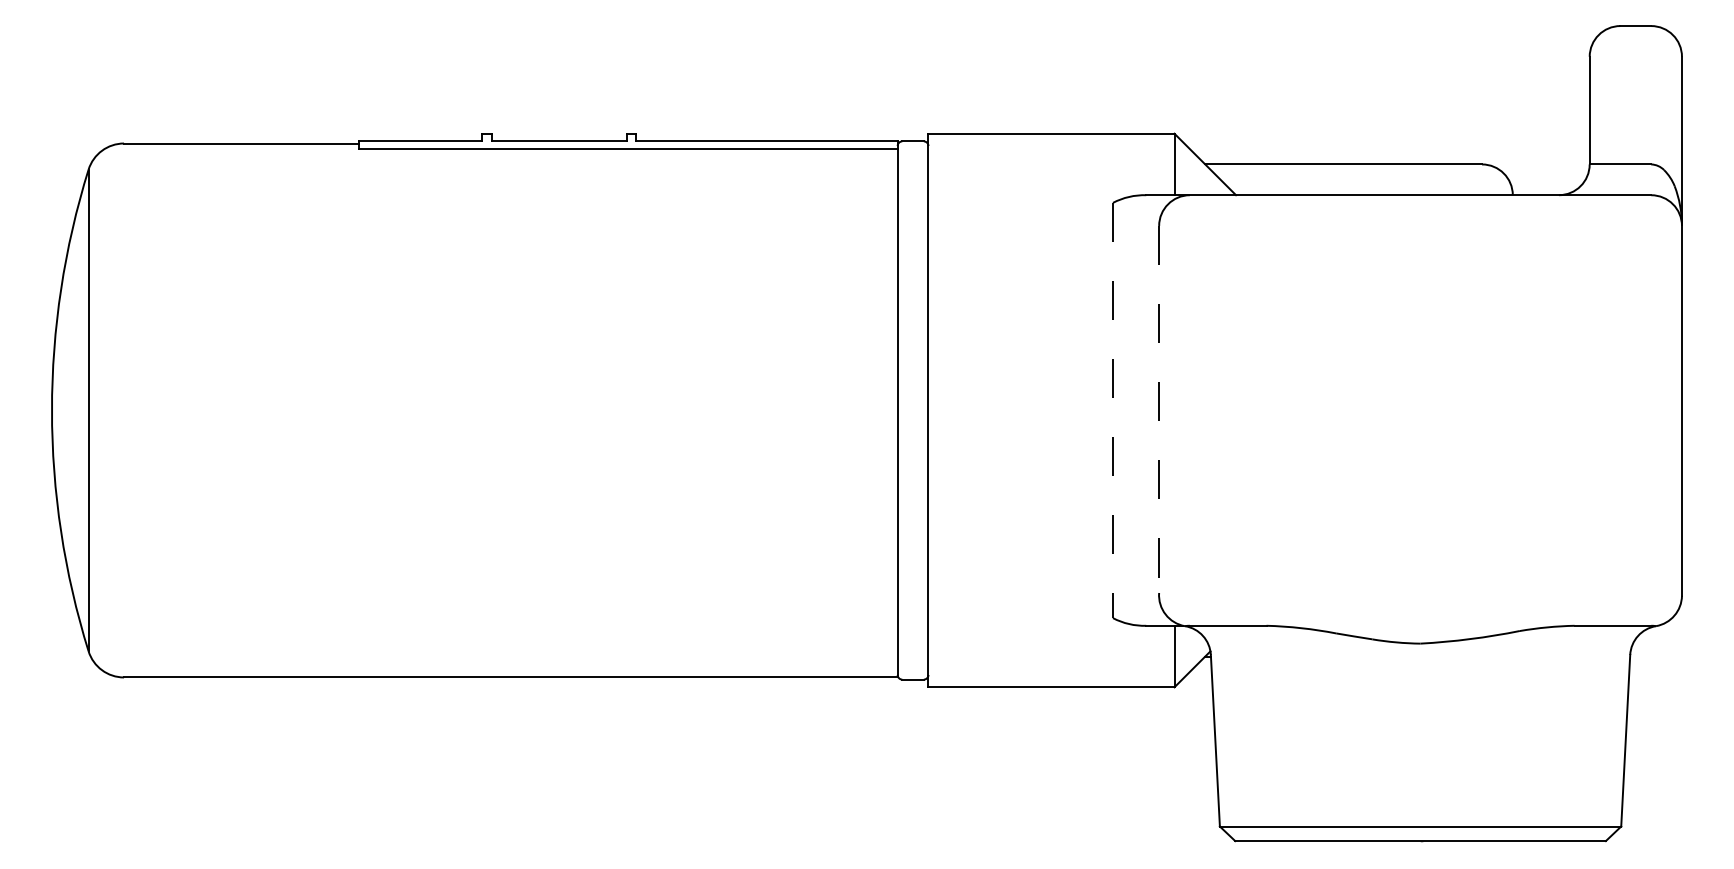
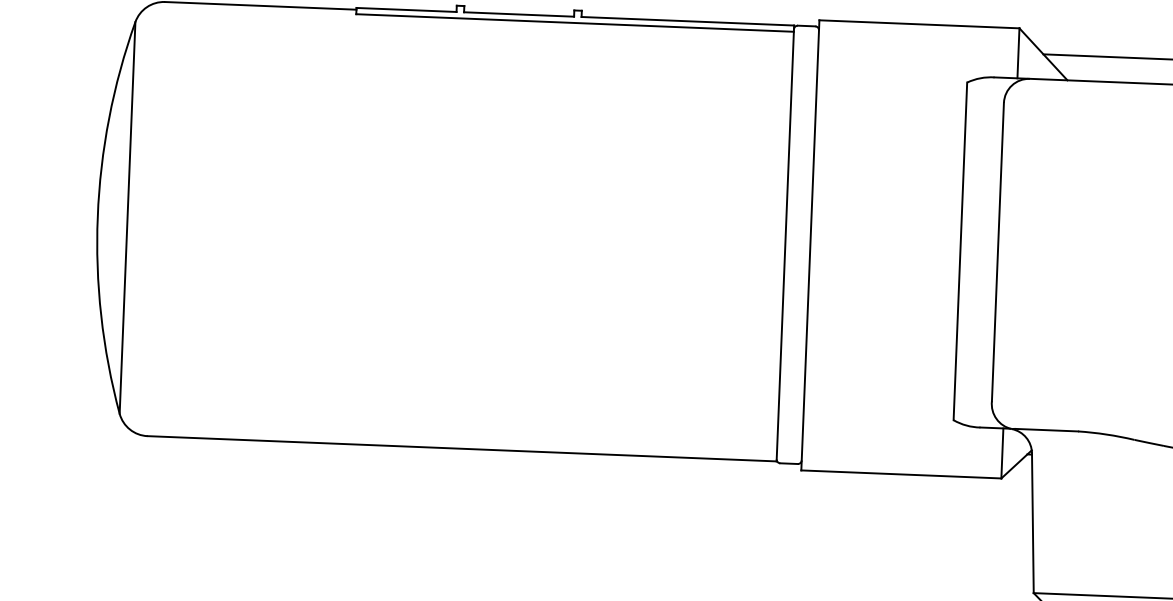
line: (1159, 409) -> (998, 252), dashed -> solid
line: (1112, 410) -> (959, 251), dashed -> solid

